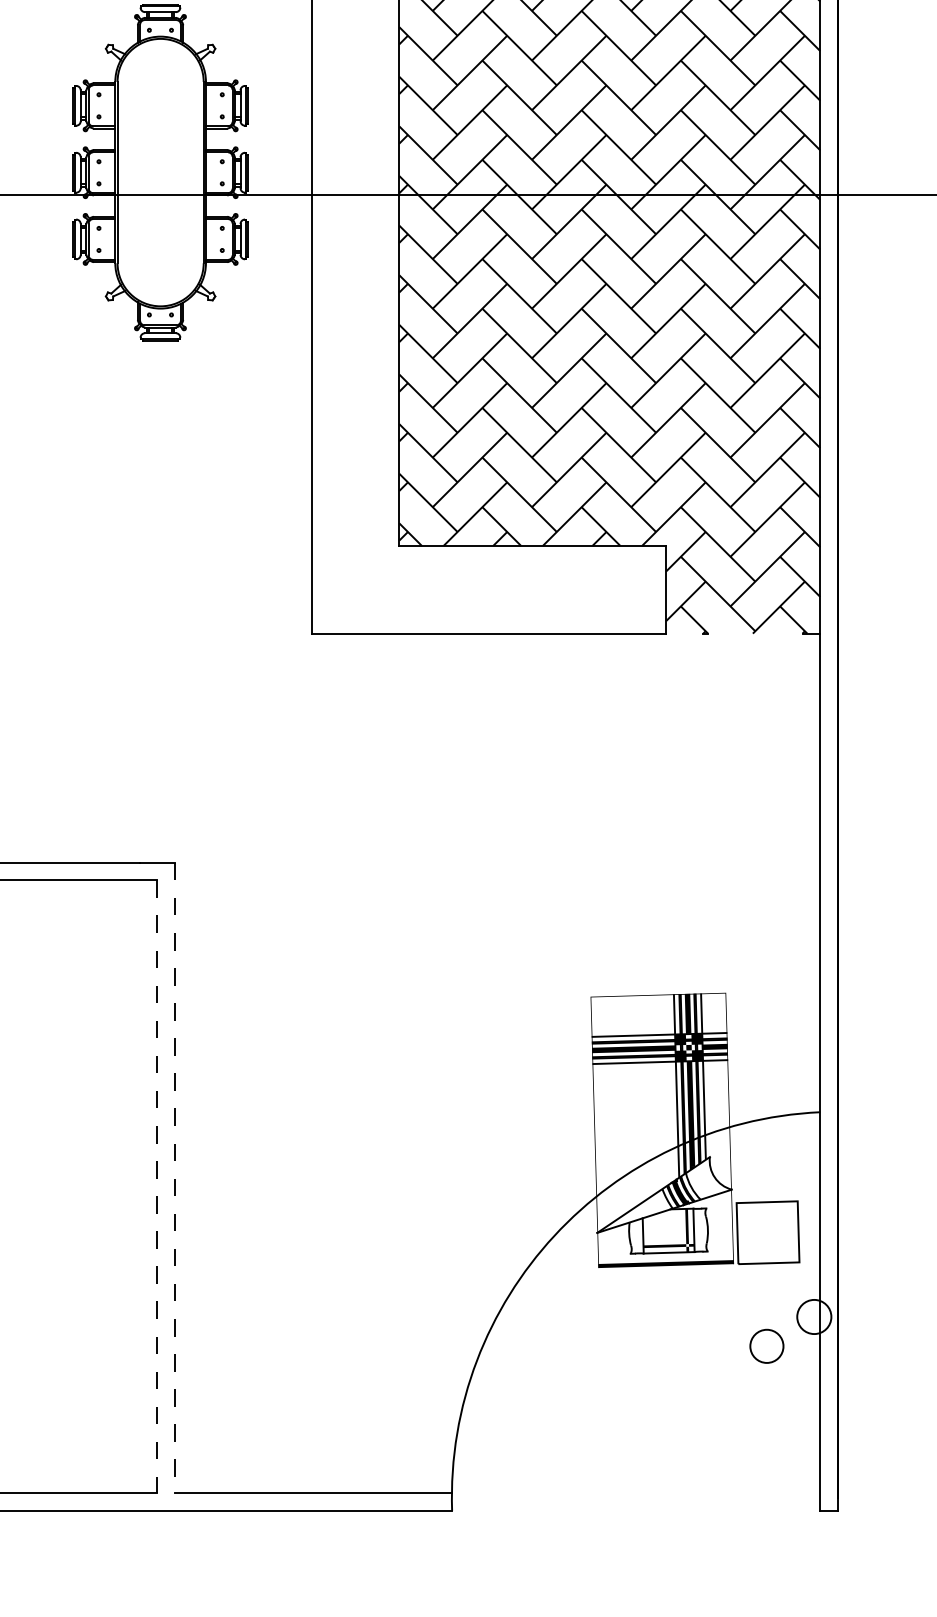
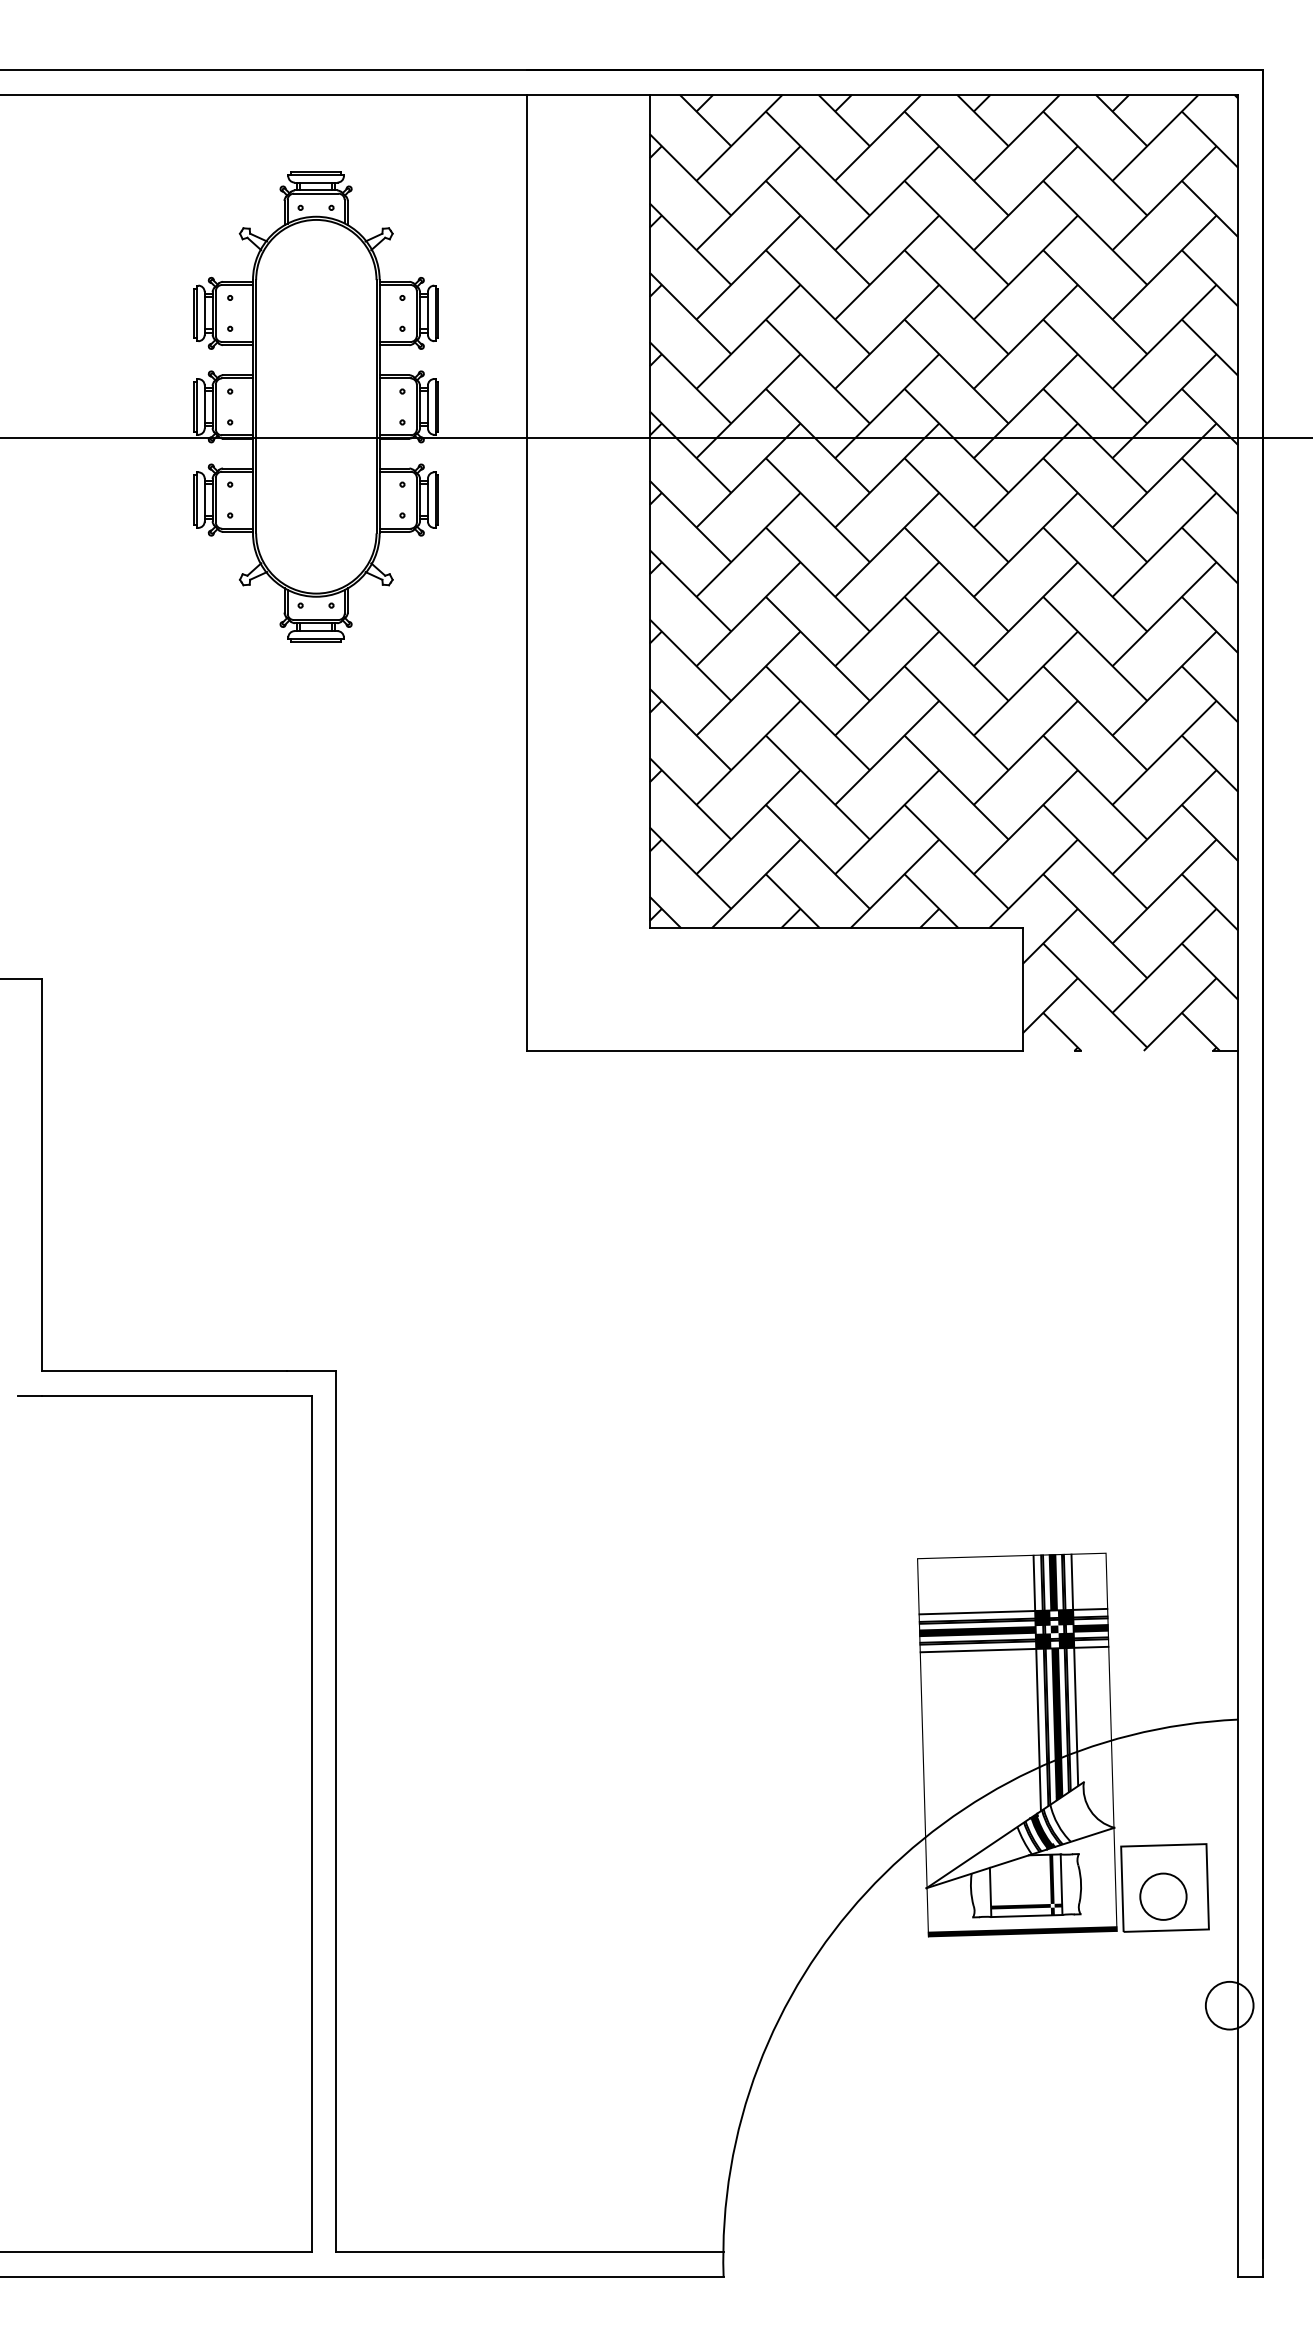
line: (175, 1178) -> (336, 1812), dashed -> solid
line: (157, 1187) -> (311, 1824), dashed -> solid
circle: (766, 1346) -> (1163, 1896), moved

